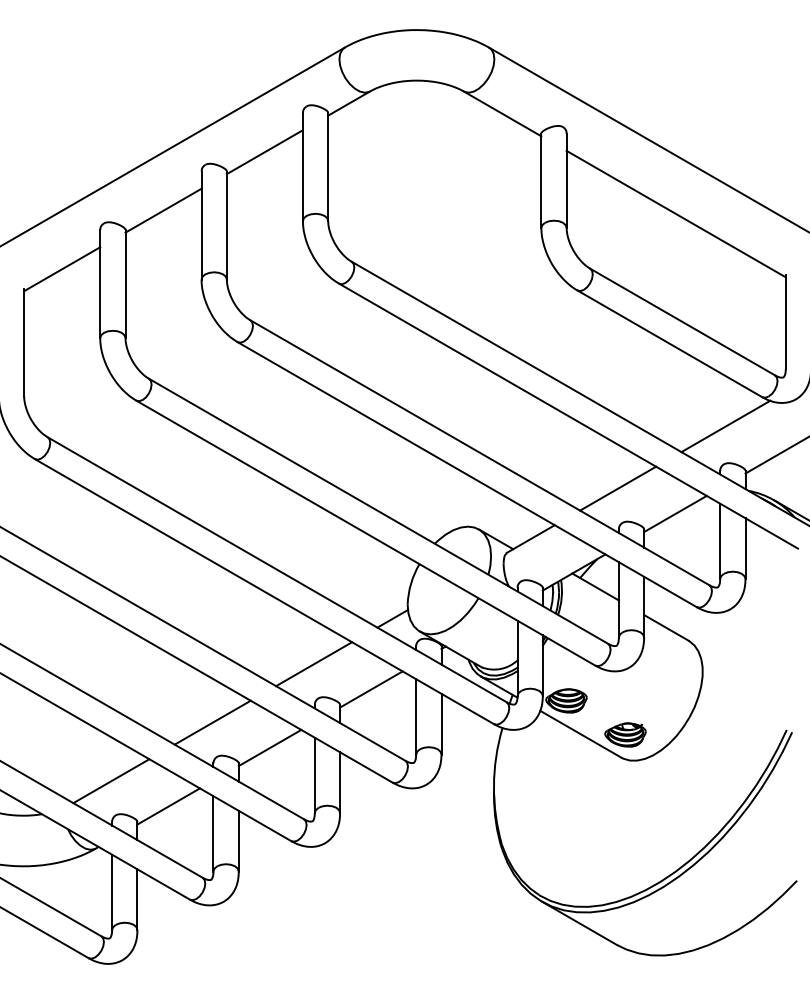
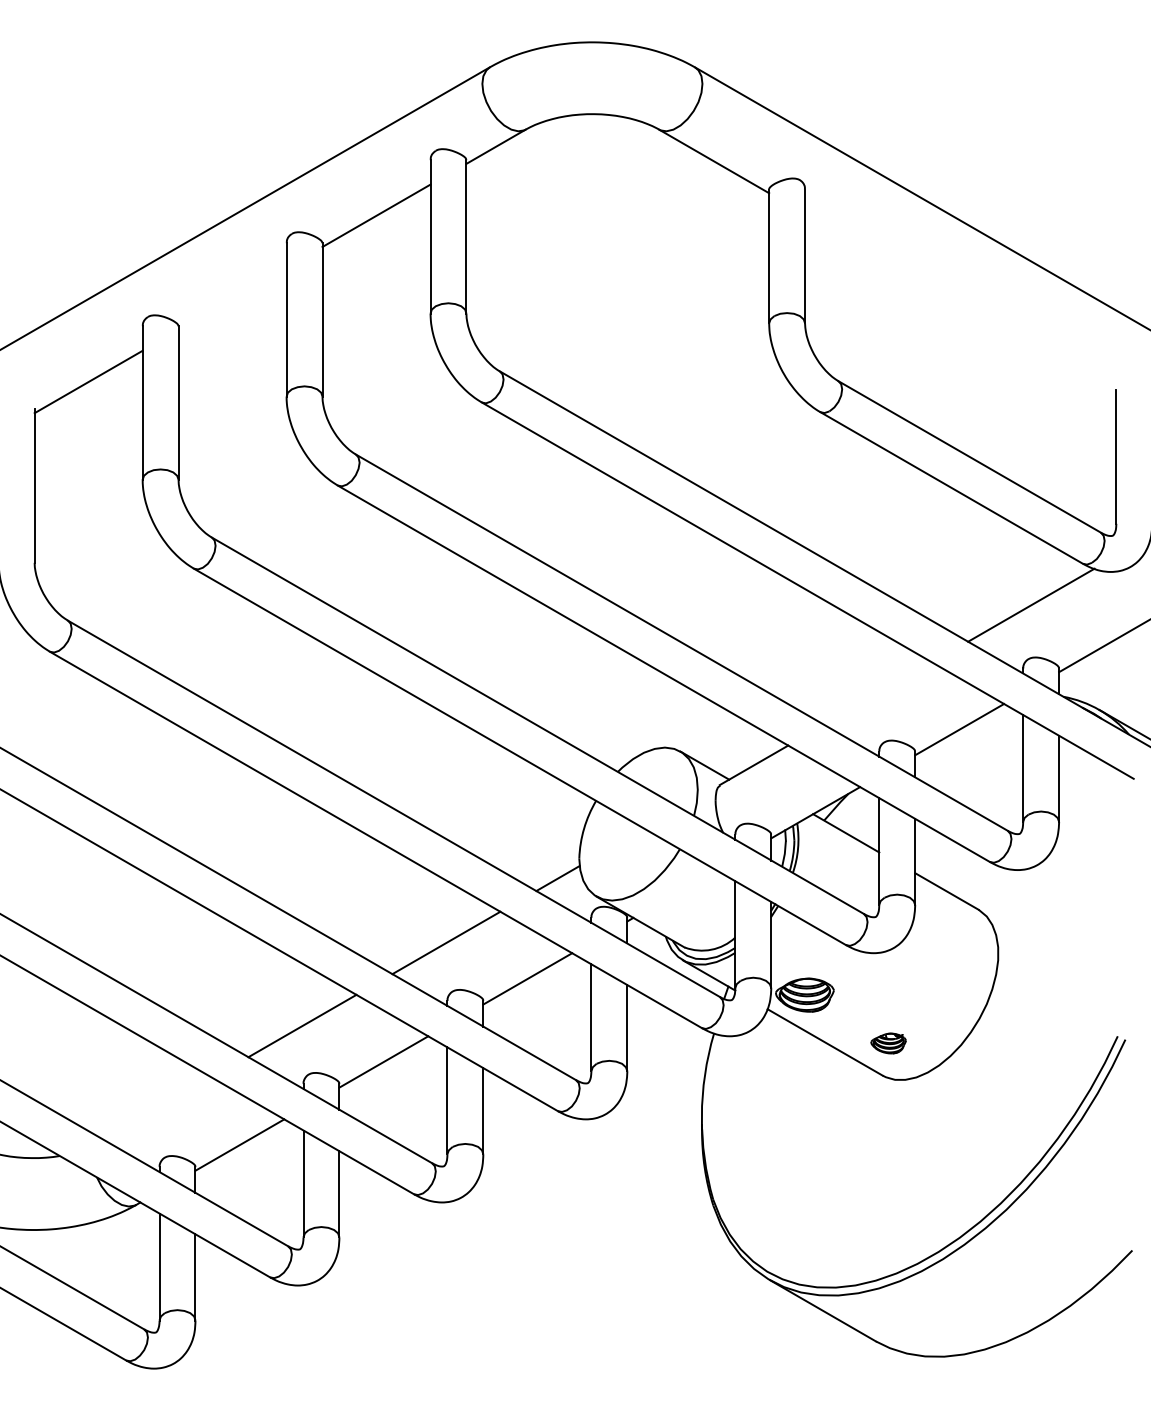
line: (163, 210) -> (232, 298), removed
line: (676, 213) -> (960, 303), removed
line: (618, 488) -> (878, 693), removed
part: (625, 734) -> (888, 1043), size x0.6
line: (111, 780) -> (158, 1108), removed

